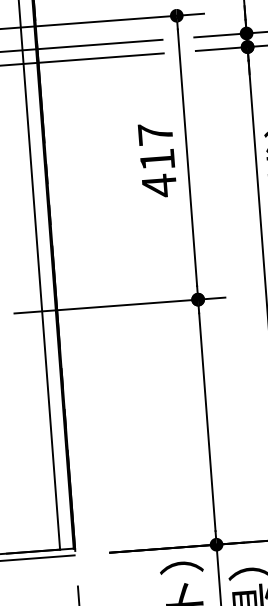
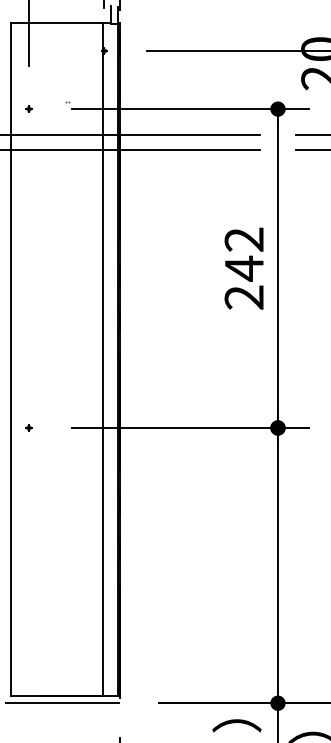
text: (156, 159) -> (243, 268), 417 -> 242

